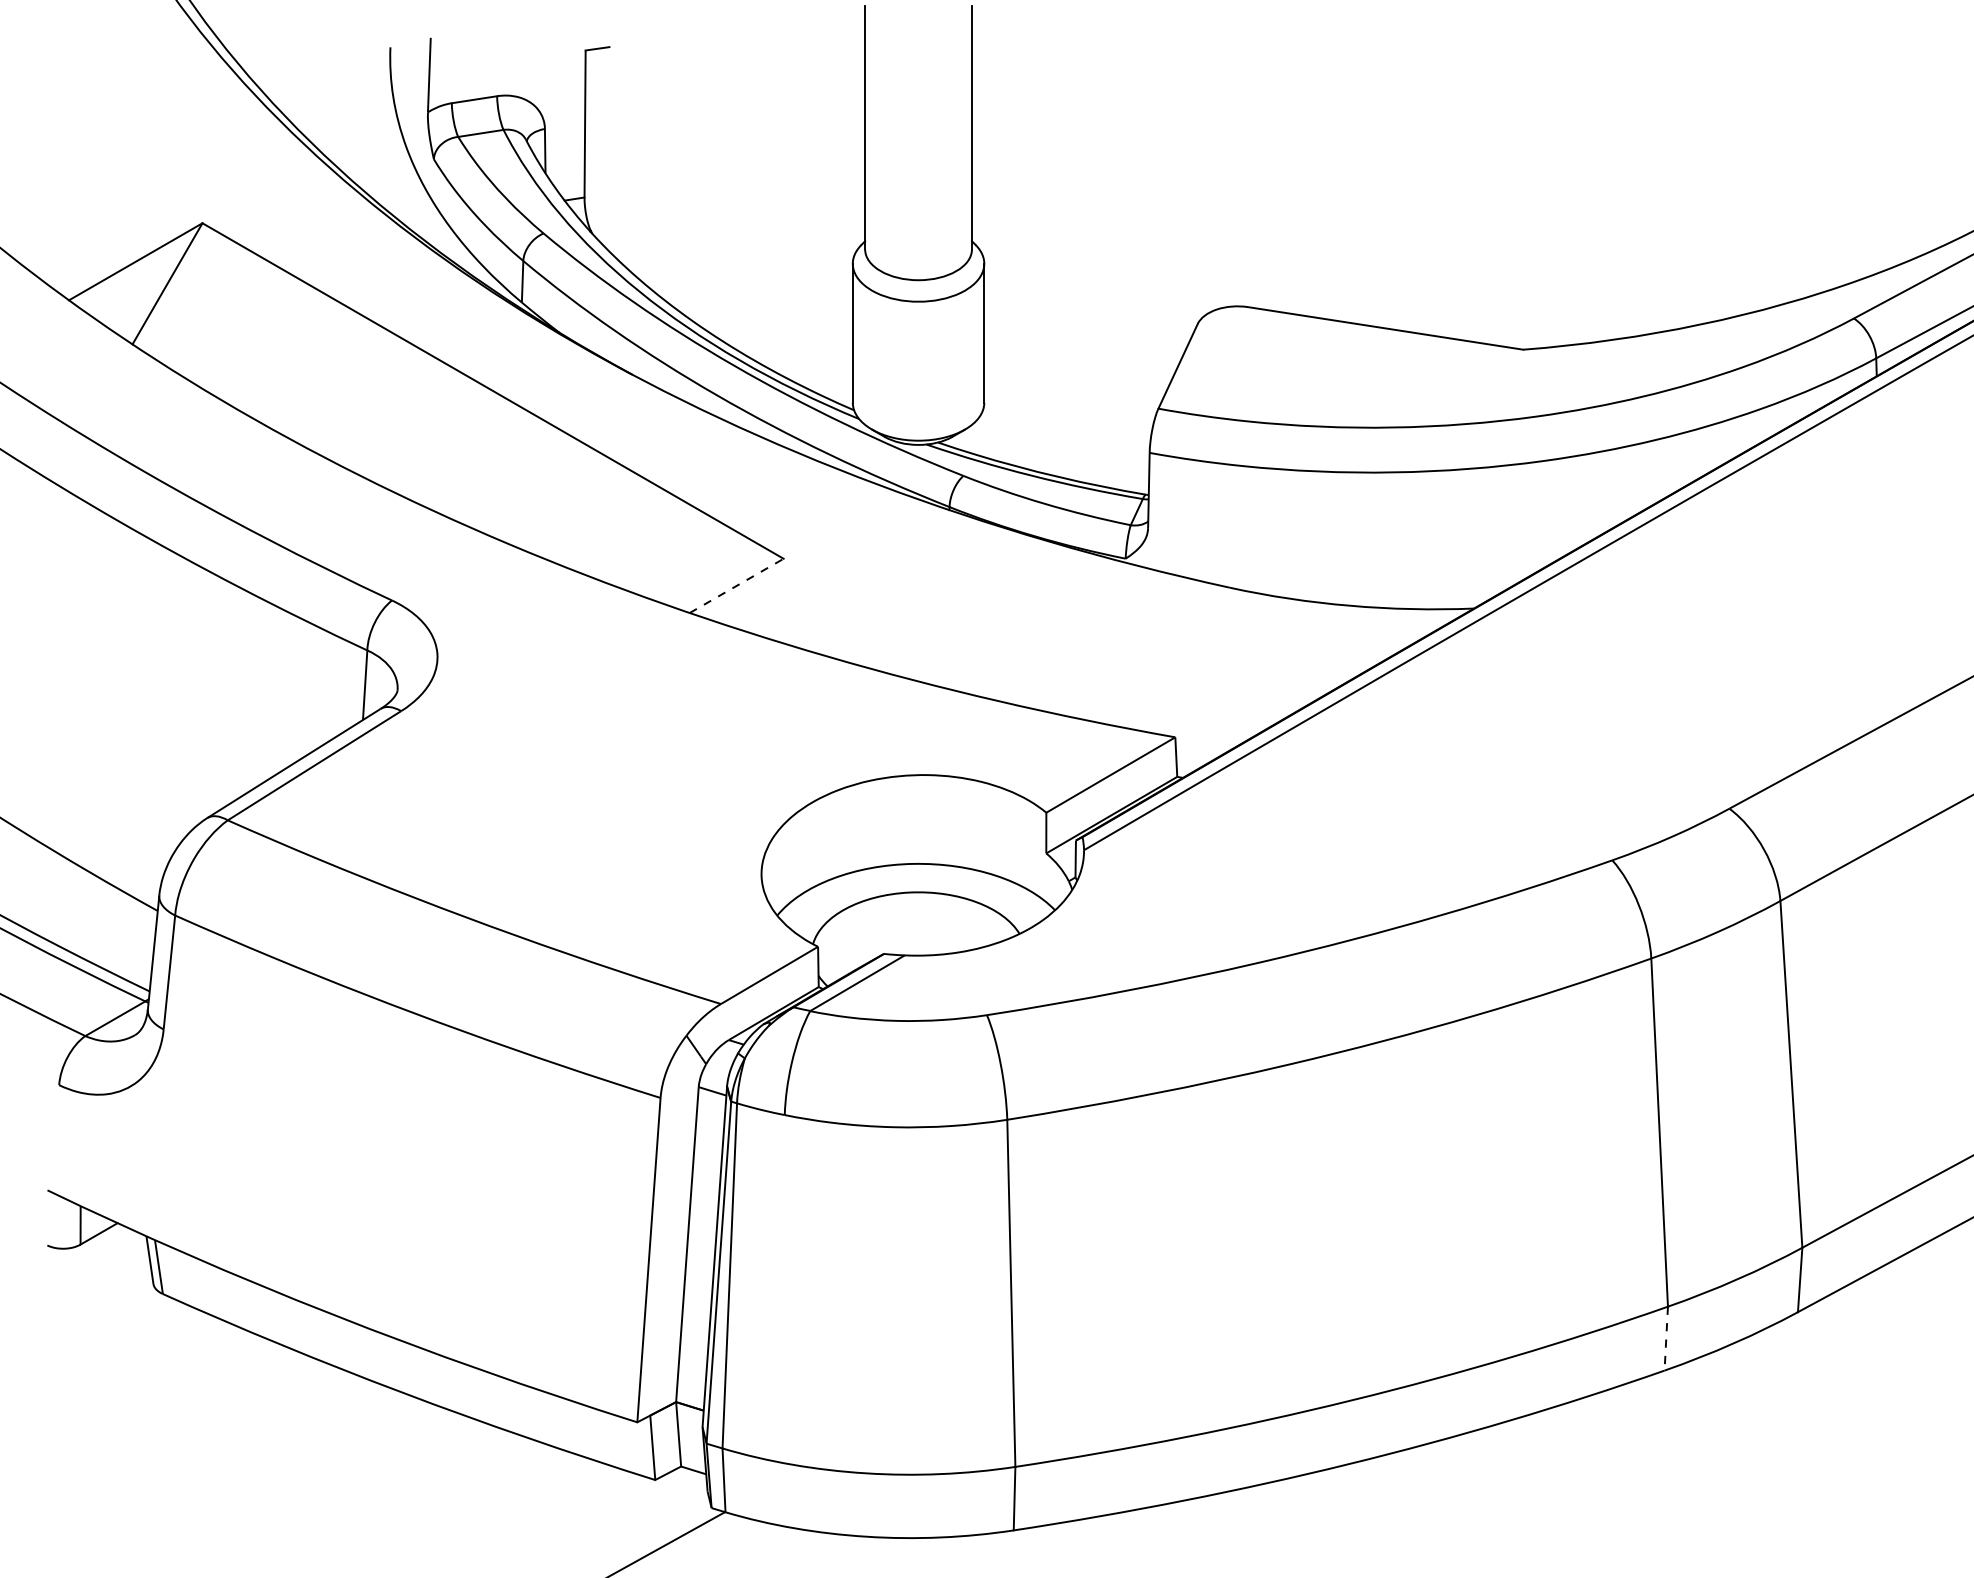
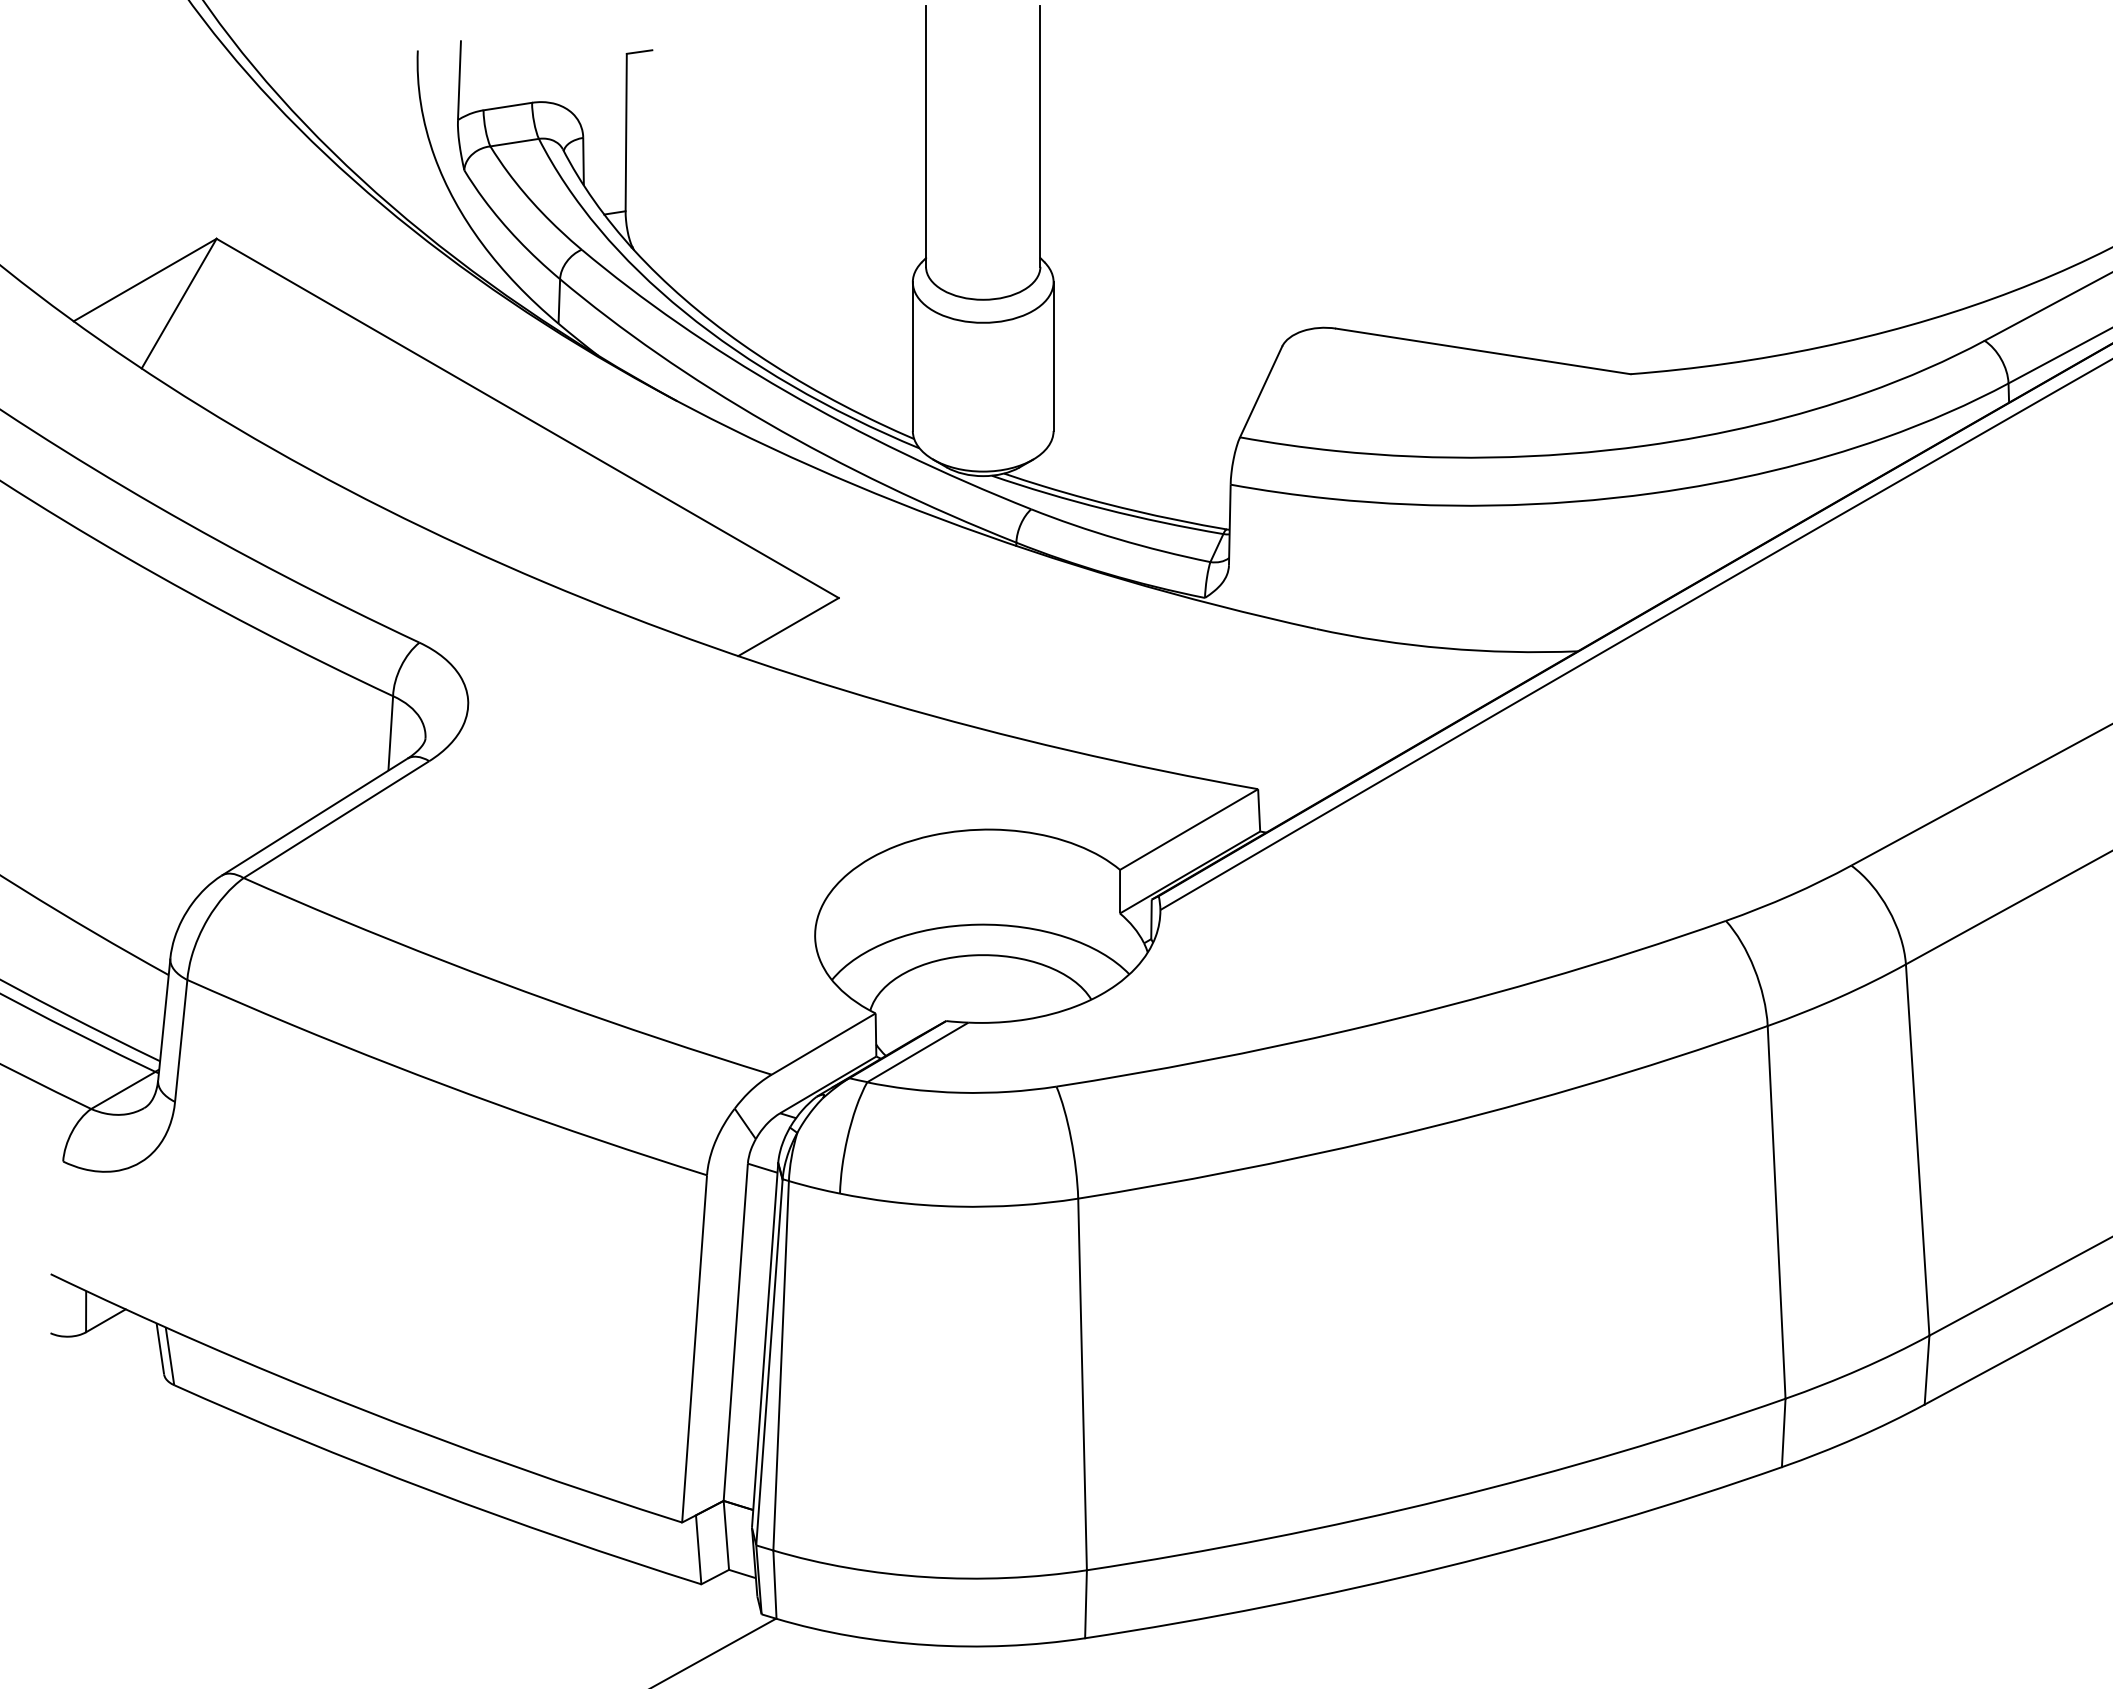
line: (737, 585) -> (789, 626), dashed -> solid
line: (1666, 1339) -> (1783, 1433), dashed -> solid

